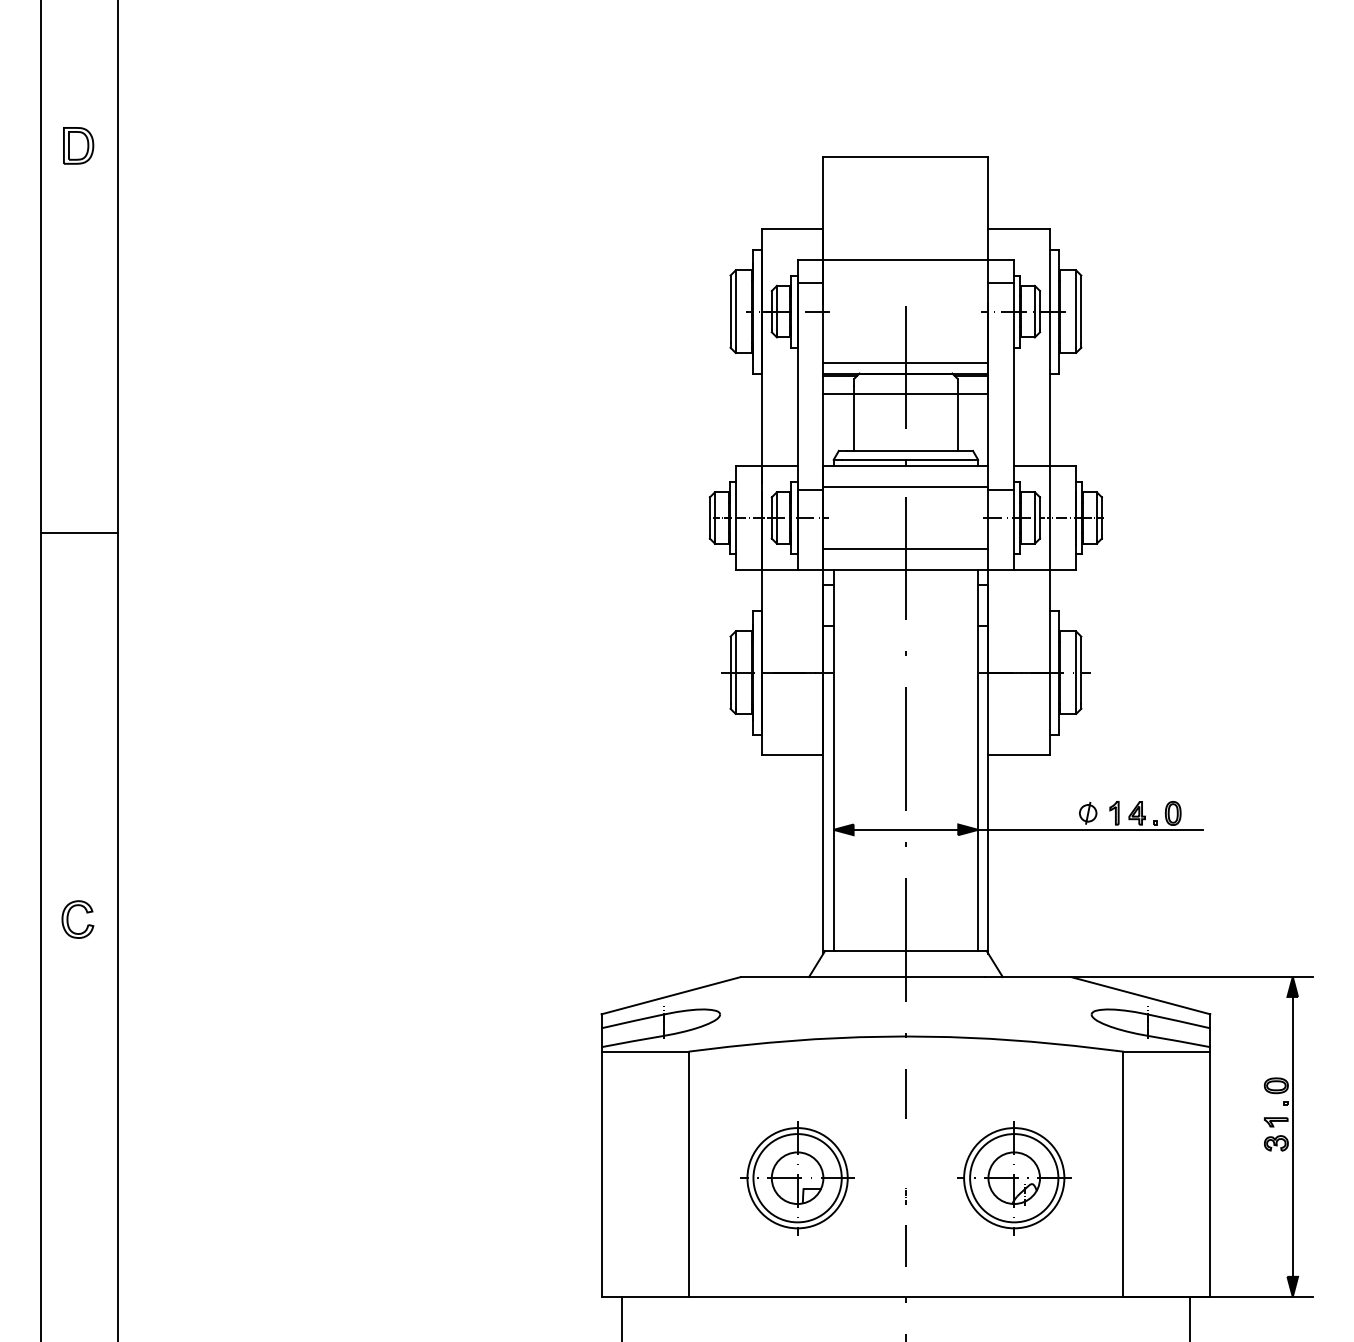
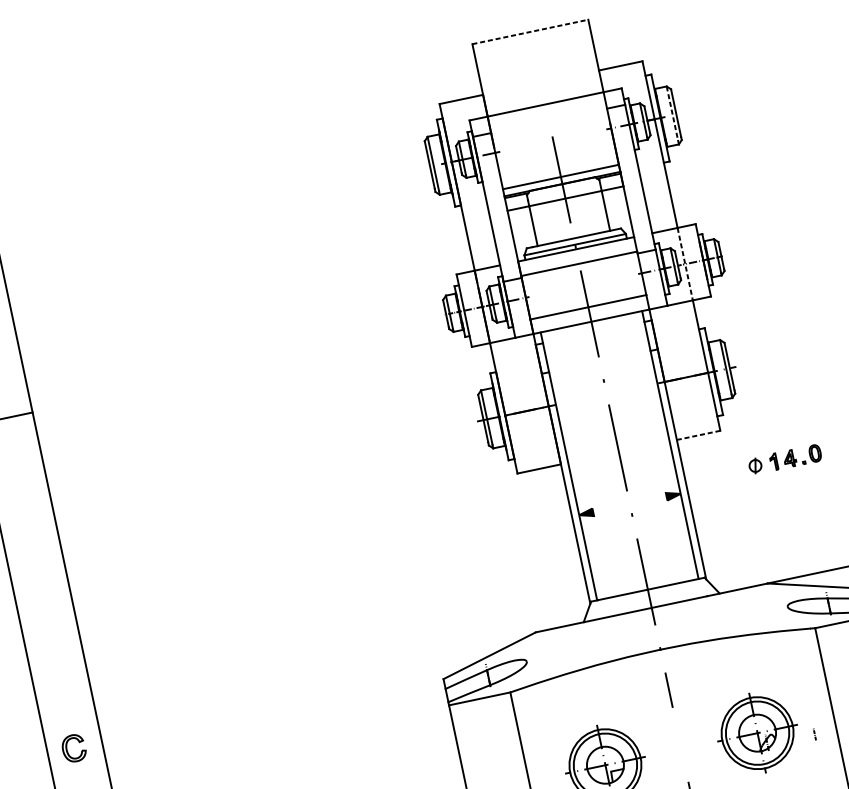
line: (905, 156) -> (530, 31), solid -> dashed
line: (1076, 309) -> (672, 113), solid -> dashed
line: (1050, 517) -> (685, 263), solid -> dashed
line: (1019, 755) -> (698, 435), solid -> dashed
line: (905, 829) -> (629, 504), removed
line: (1090, 829) -> (759, 477), removed
part: (68, 919) -> (67, 749), moved
line: (905, 1195) -> (814, 733), moved

